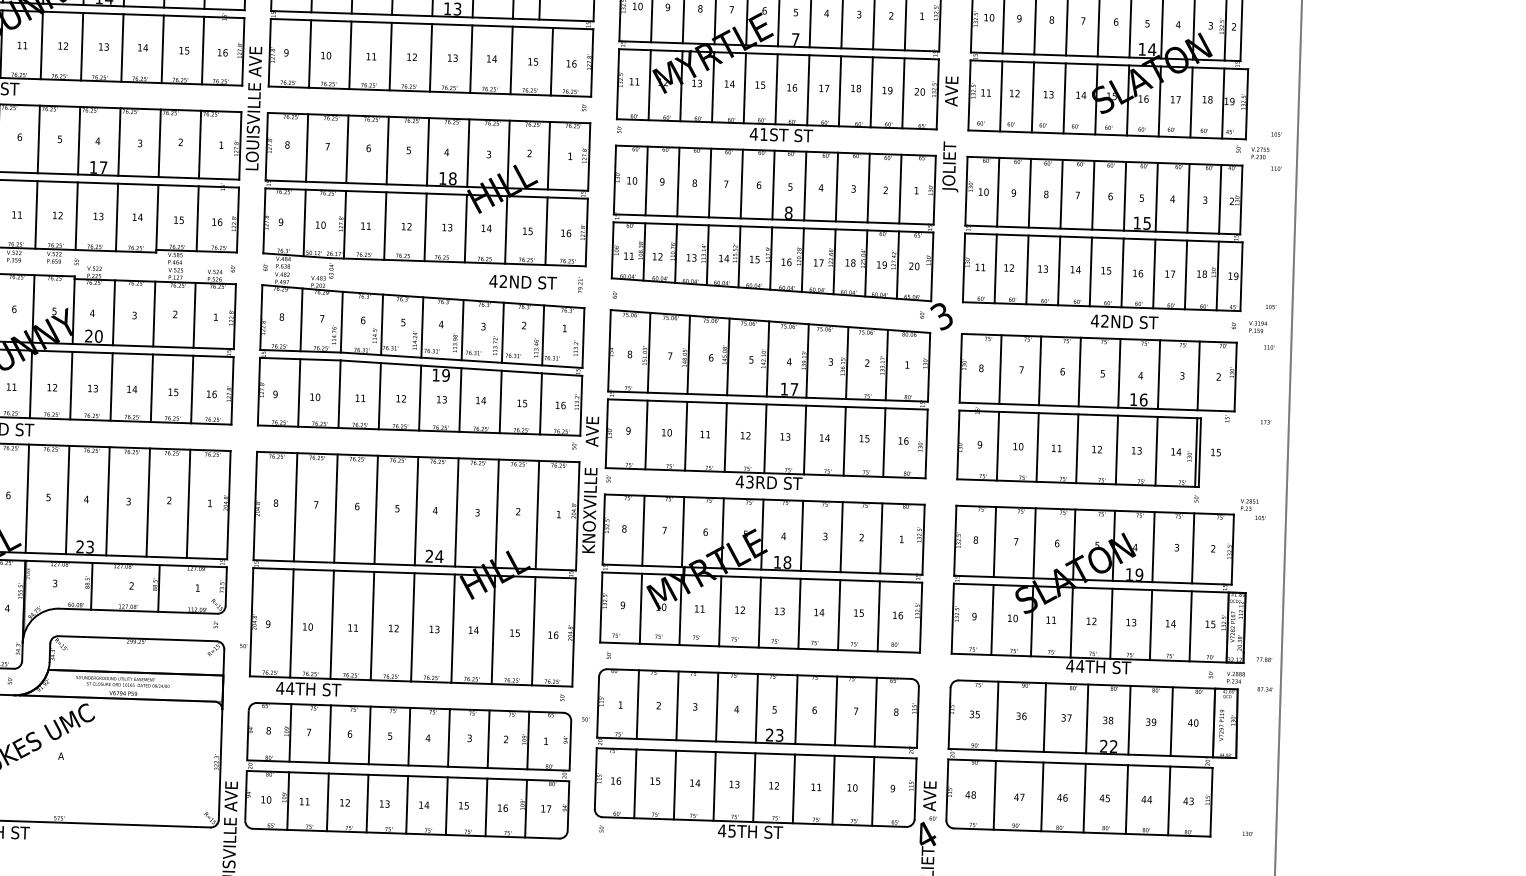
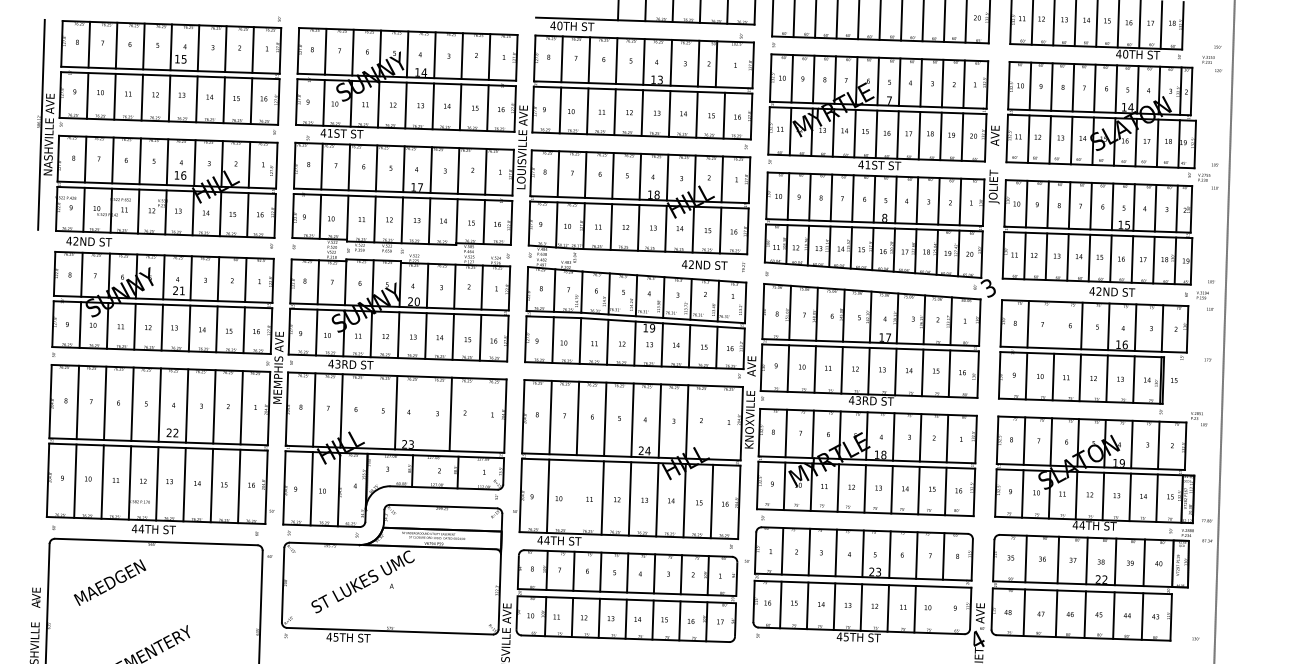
line: (1039, 369) -> (1054, 324), removed
line: (26, 498) -> (368, 411), removed
line: (107, 501) -> (423, 413), removed
line: (187, 502) -> (477, 414), removed
line: (537, 514) -> (714, 422), removed
line: (332, 623) -> (575, 496), removed
line: (872, 790) -> (941, 609), removed

